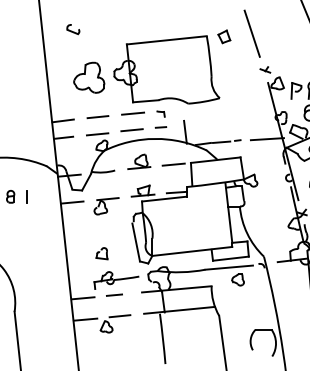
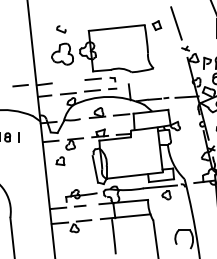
part: (73, 29) -> (61, 29), moved
line: (97, 116) -> (20, 85), moved
part: (102, 252) -> (60, 160), moved

